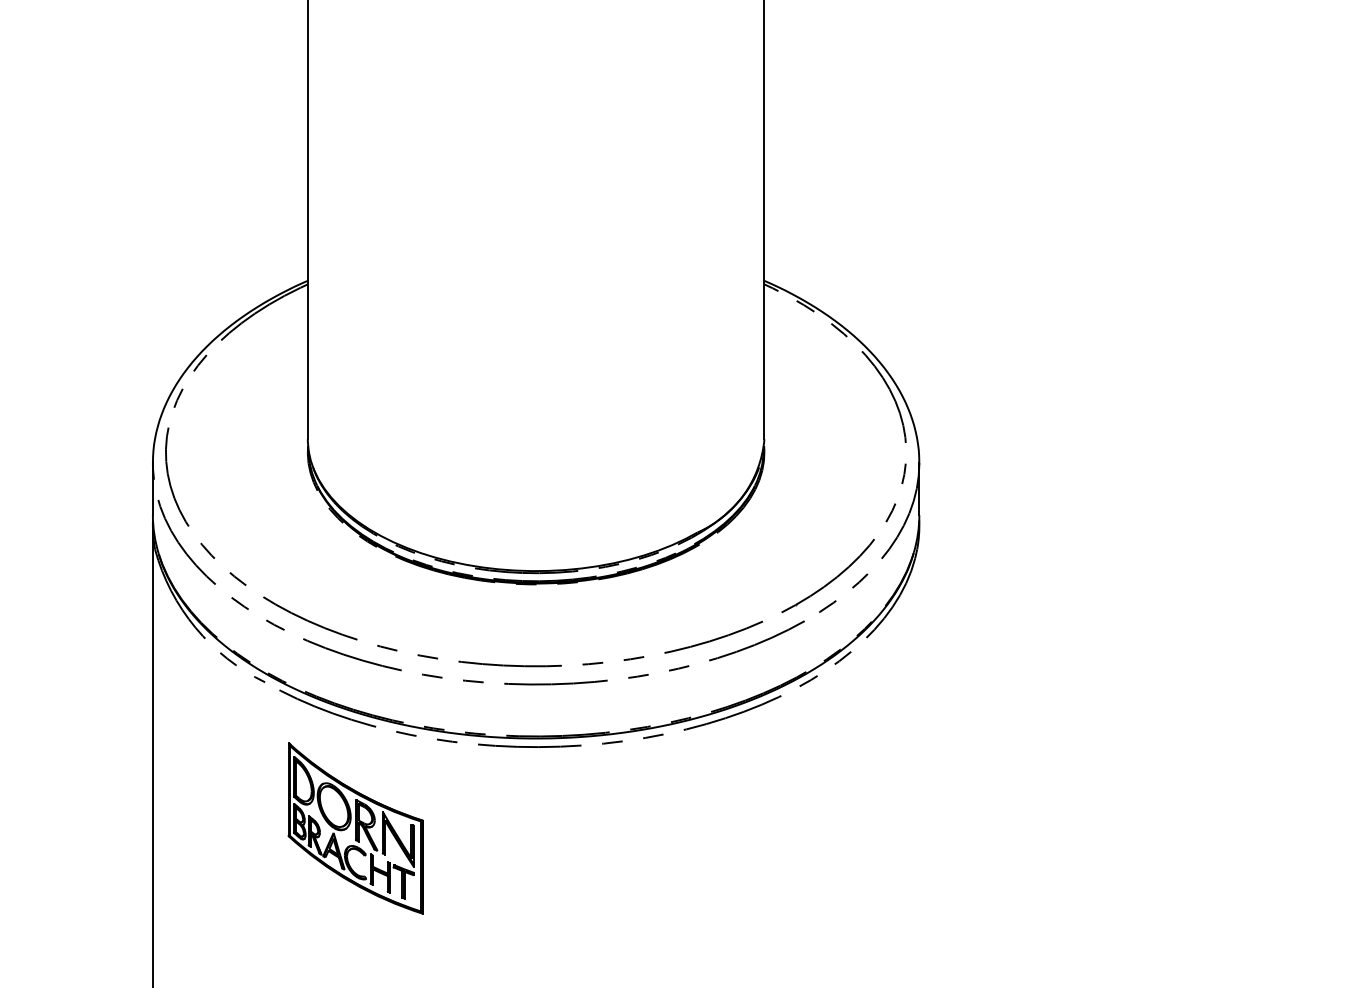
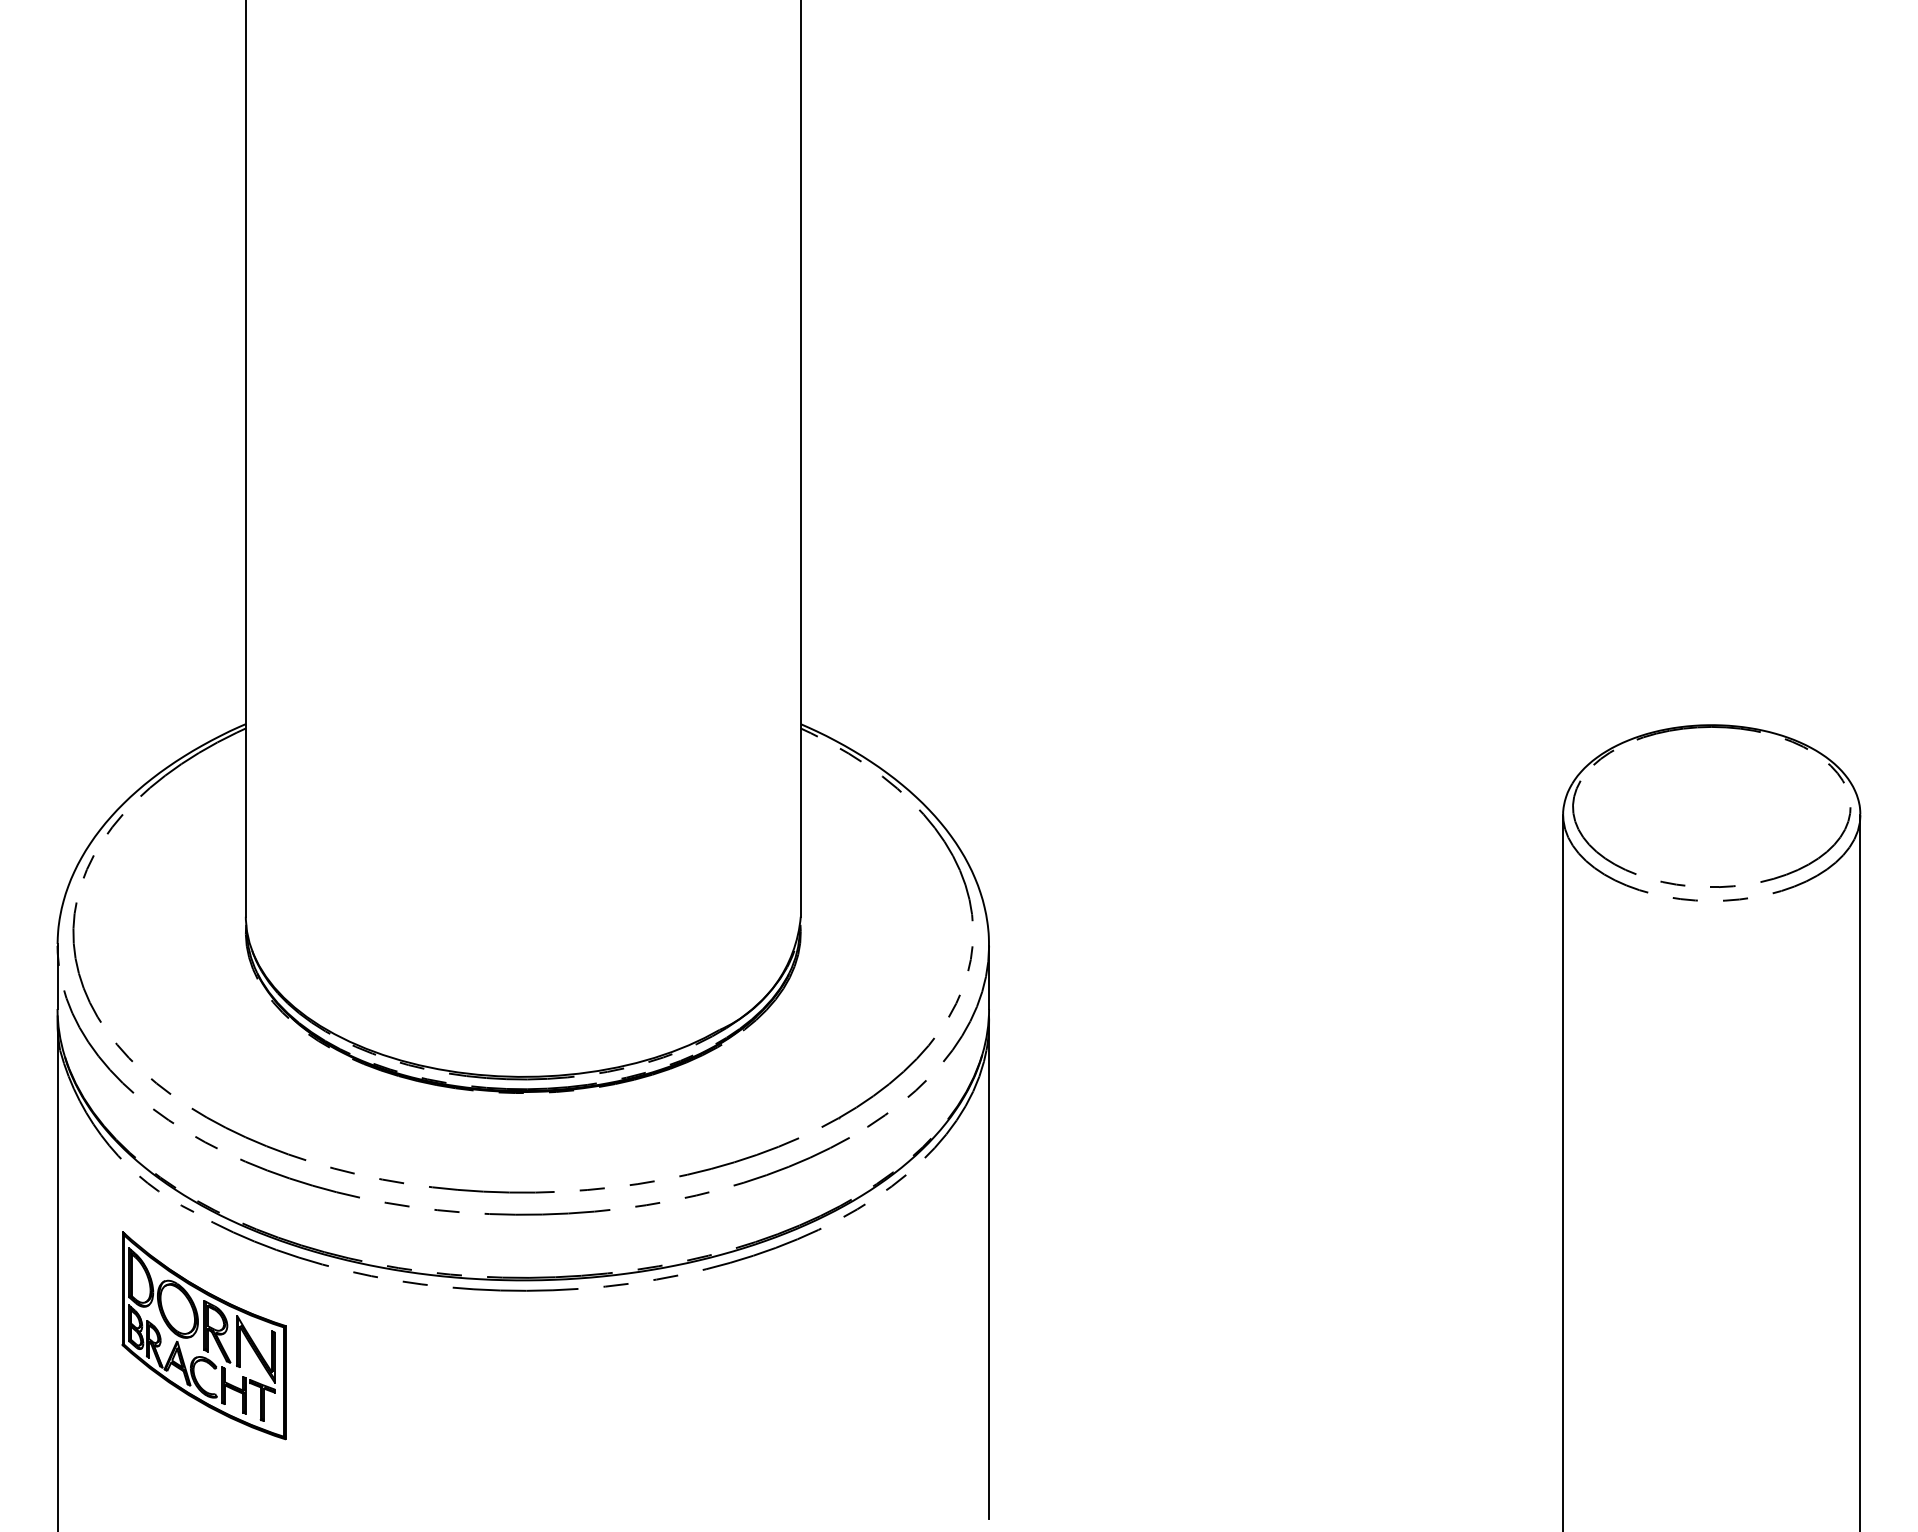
line: (919, 729) -> (989, 1269), added
part: (355, 828) -> (203, 1335), moved

